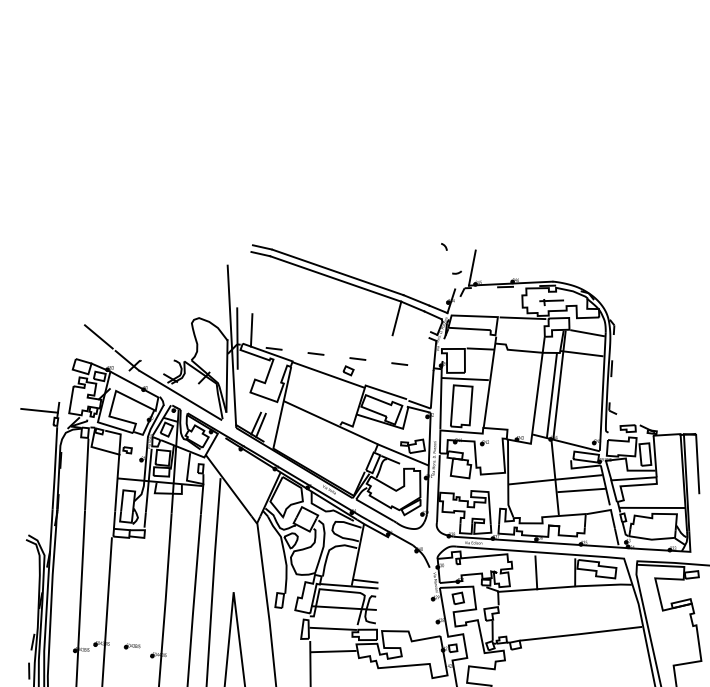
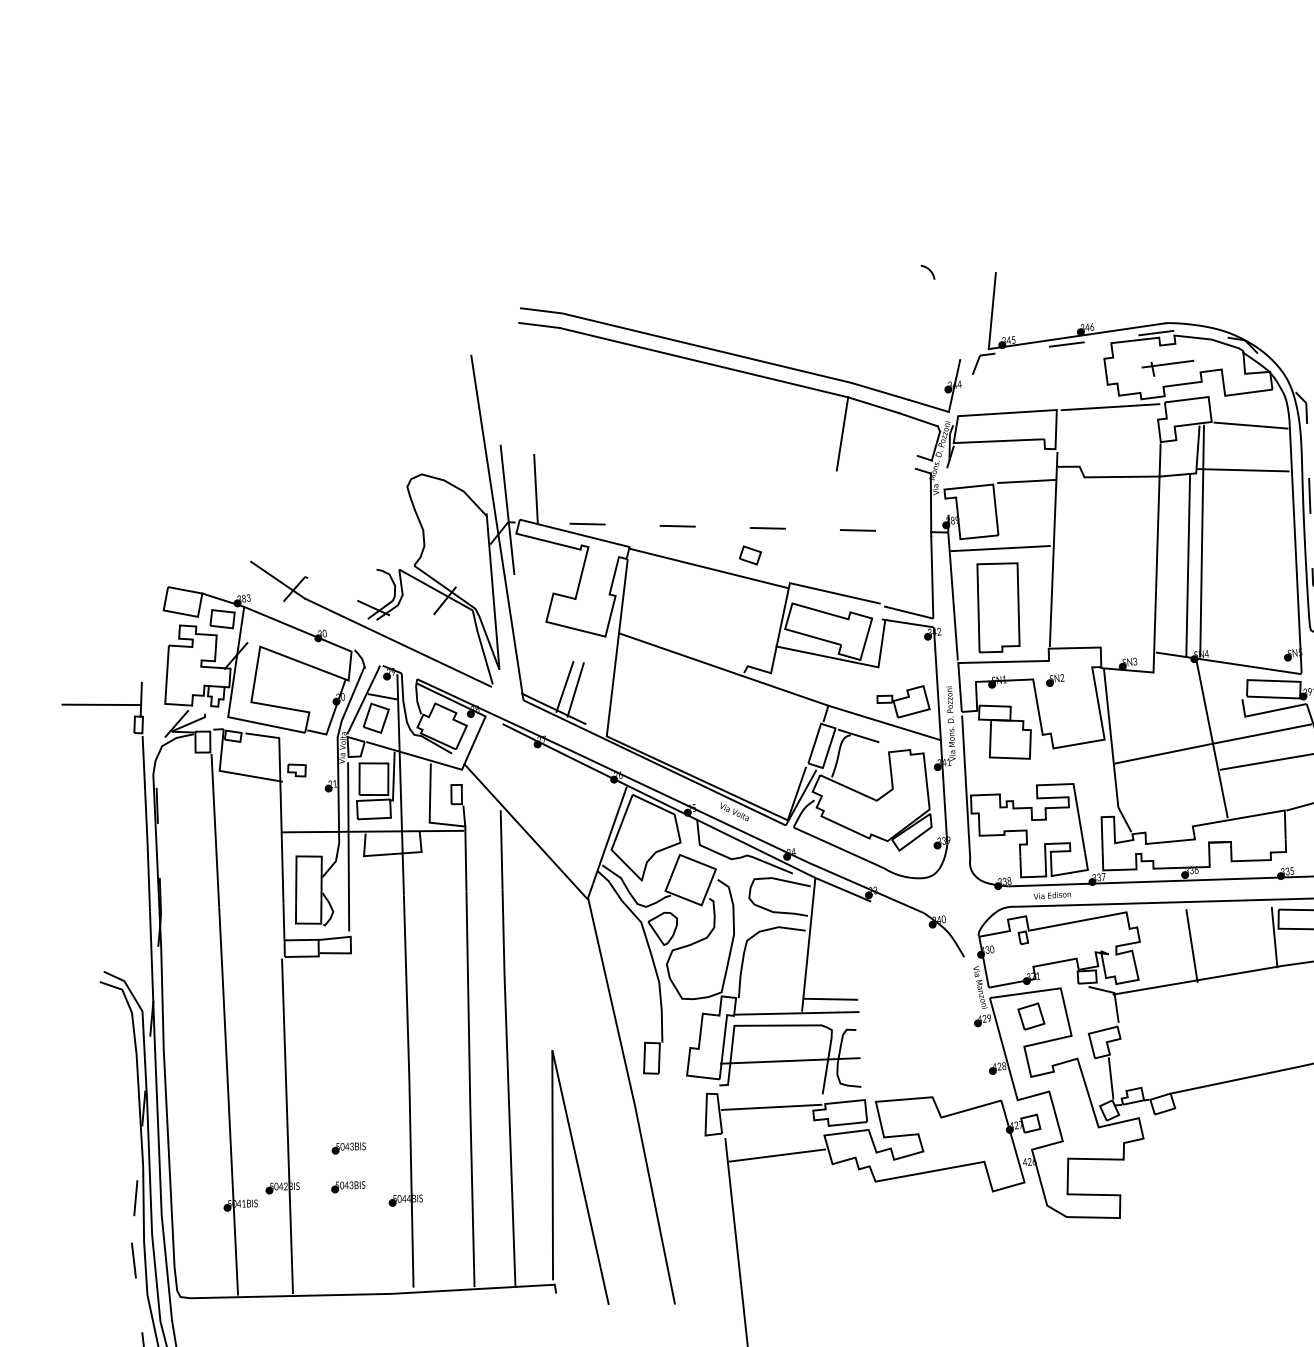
arc: (456, 272) -> (959, 323), removed
line: (98, 336) -> (211, 534), removed
part: (133, 628) -> (346, 1148), added

